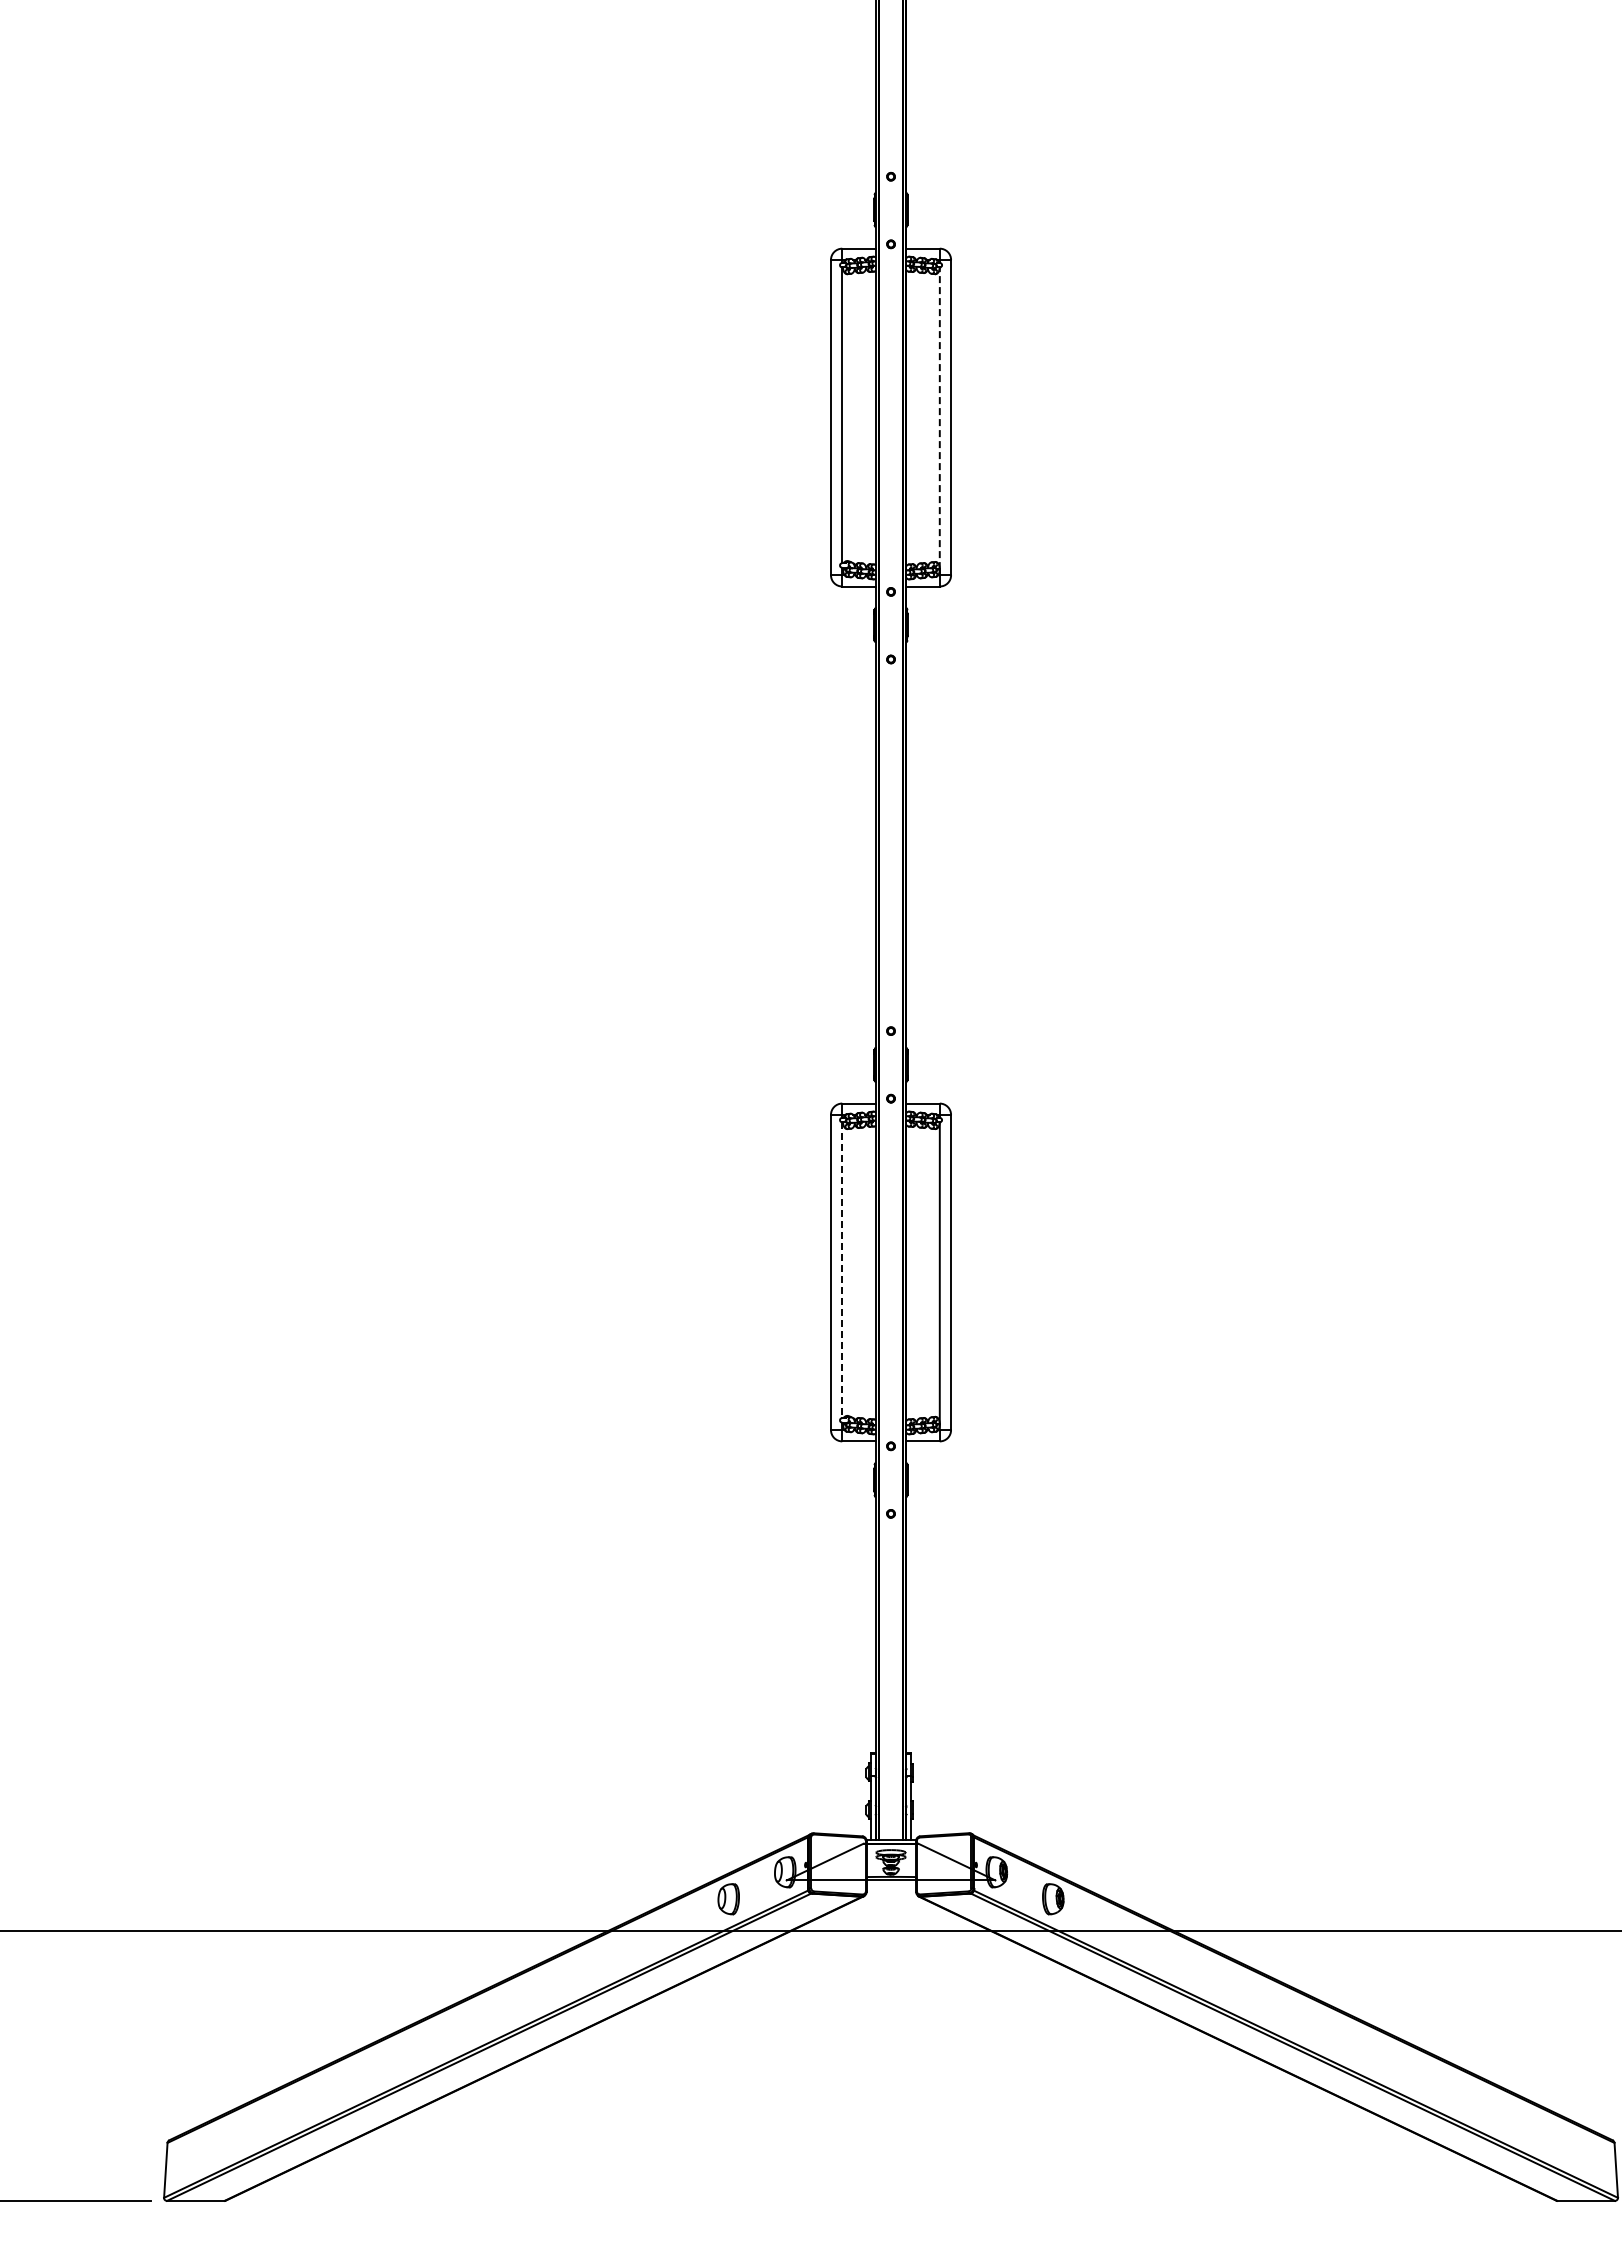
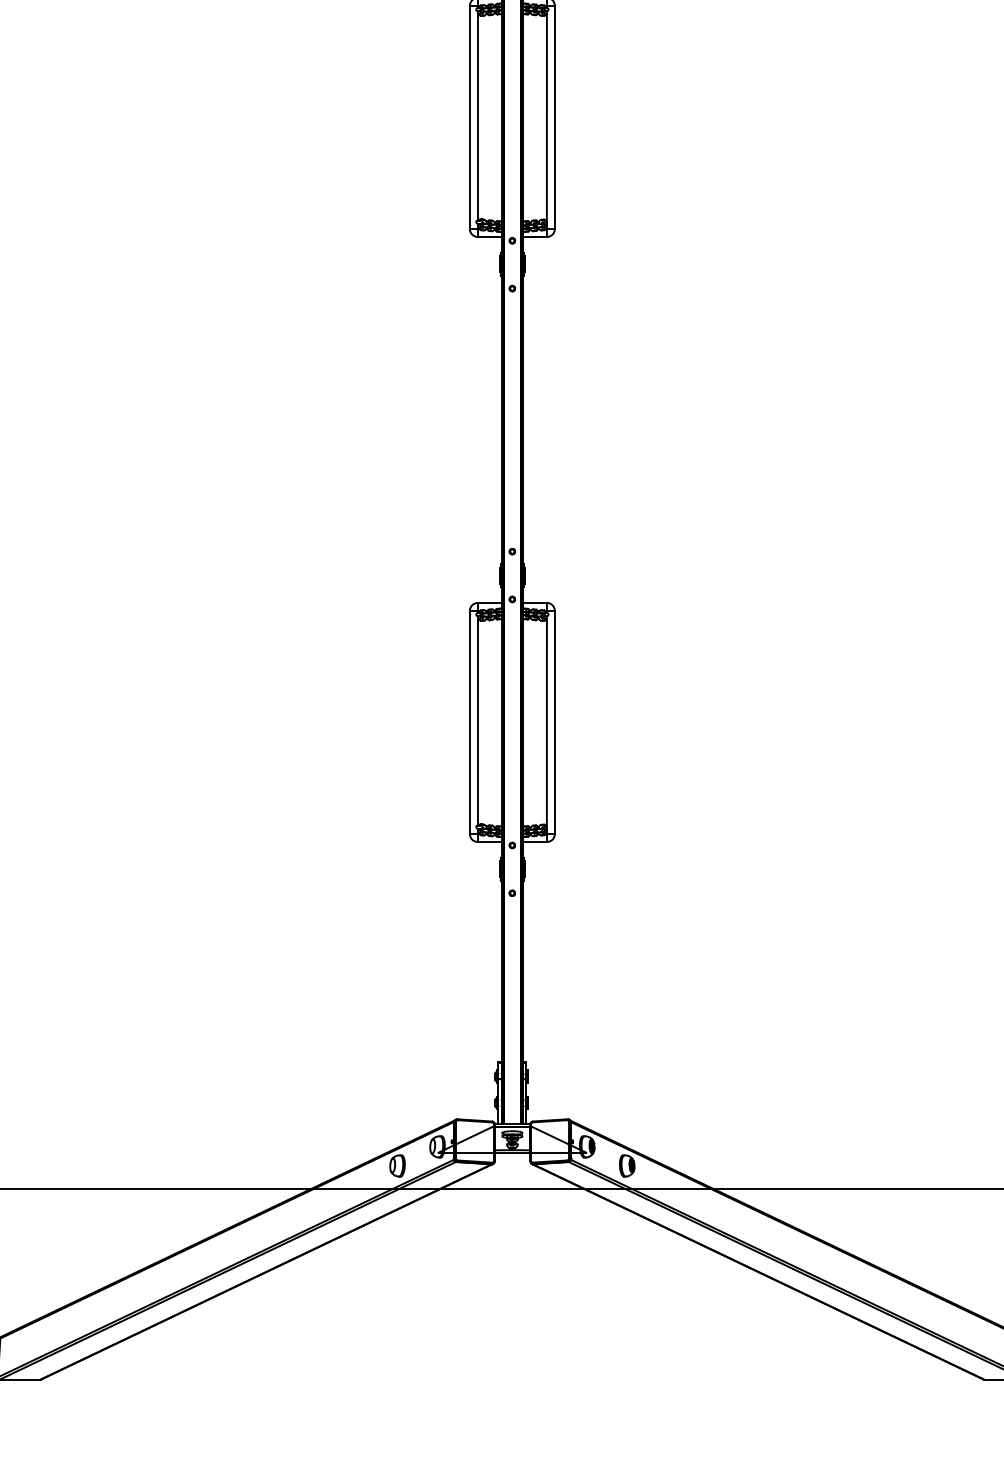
line: (939, 418) -> (546, 118), dashed -> solid
line: (842, 1270) -> (478, 721), dashed -> solid

